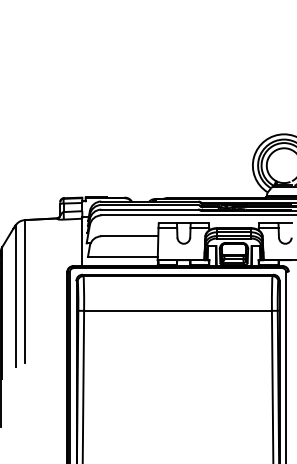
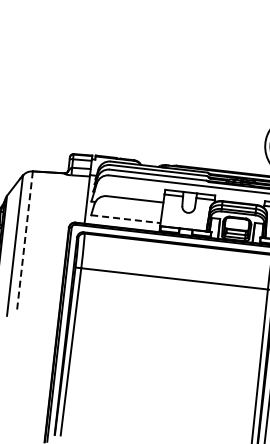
line: (122, 257) -> (125, 219), solid -> dashed
line: (25, 291) -> (25, 242), solid -> dashed

